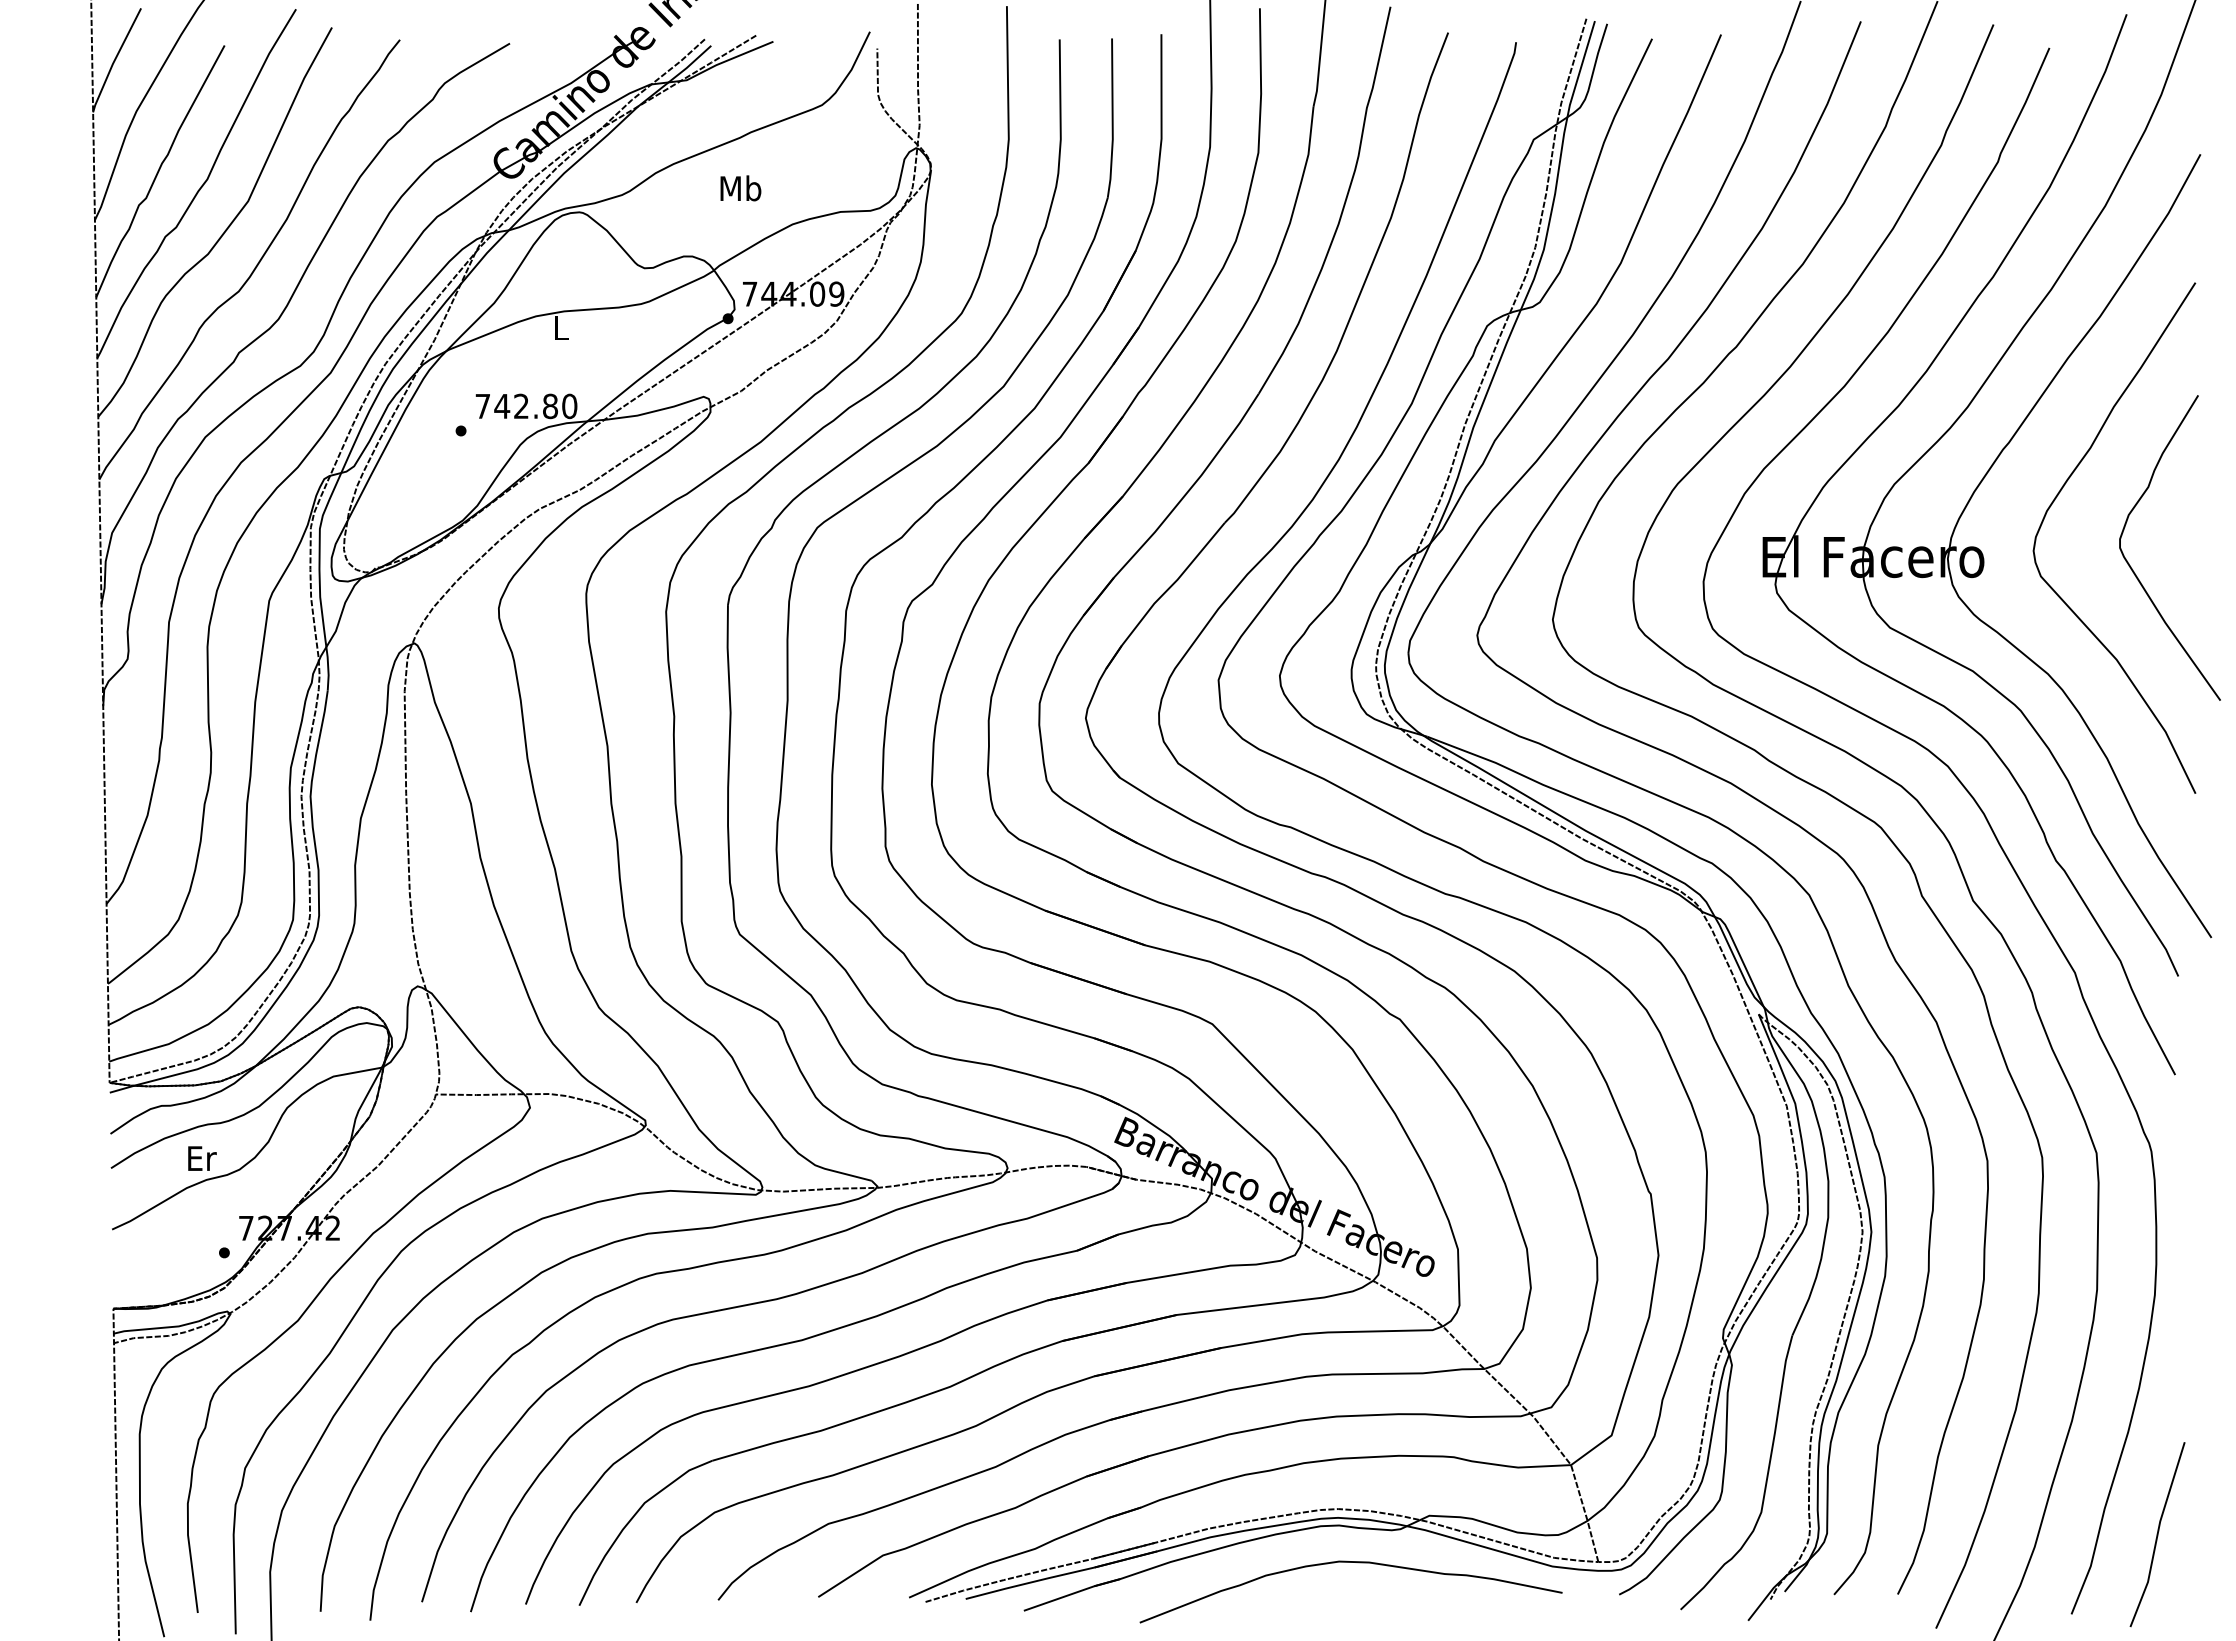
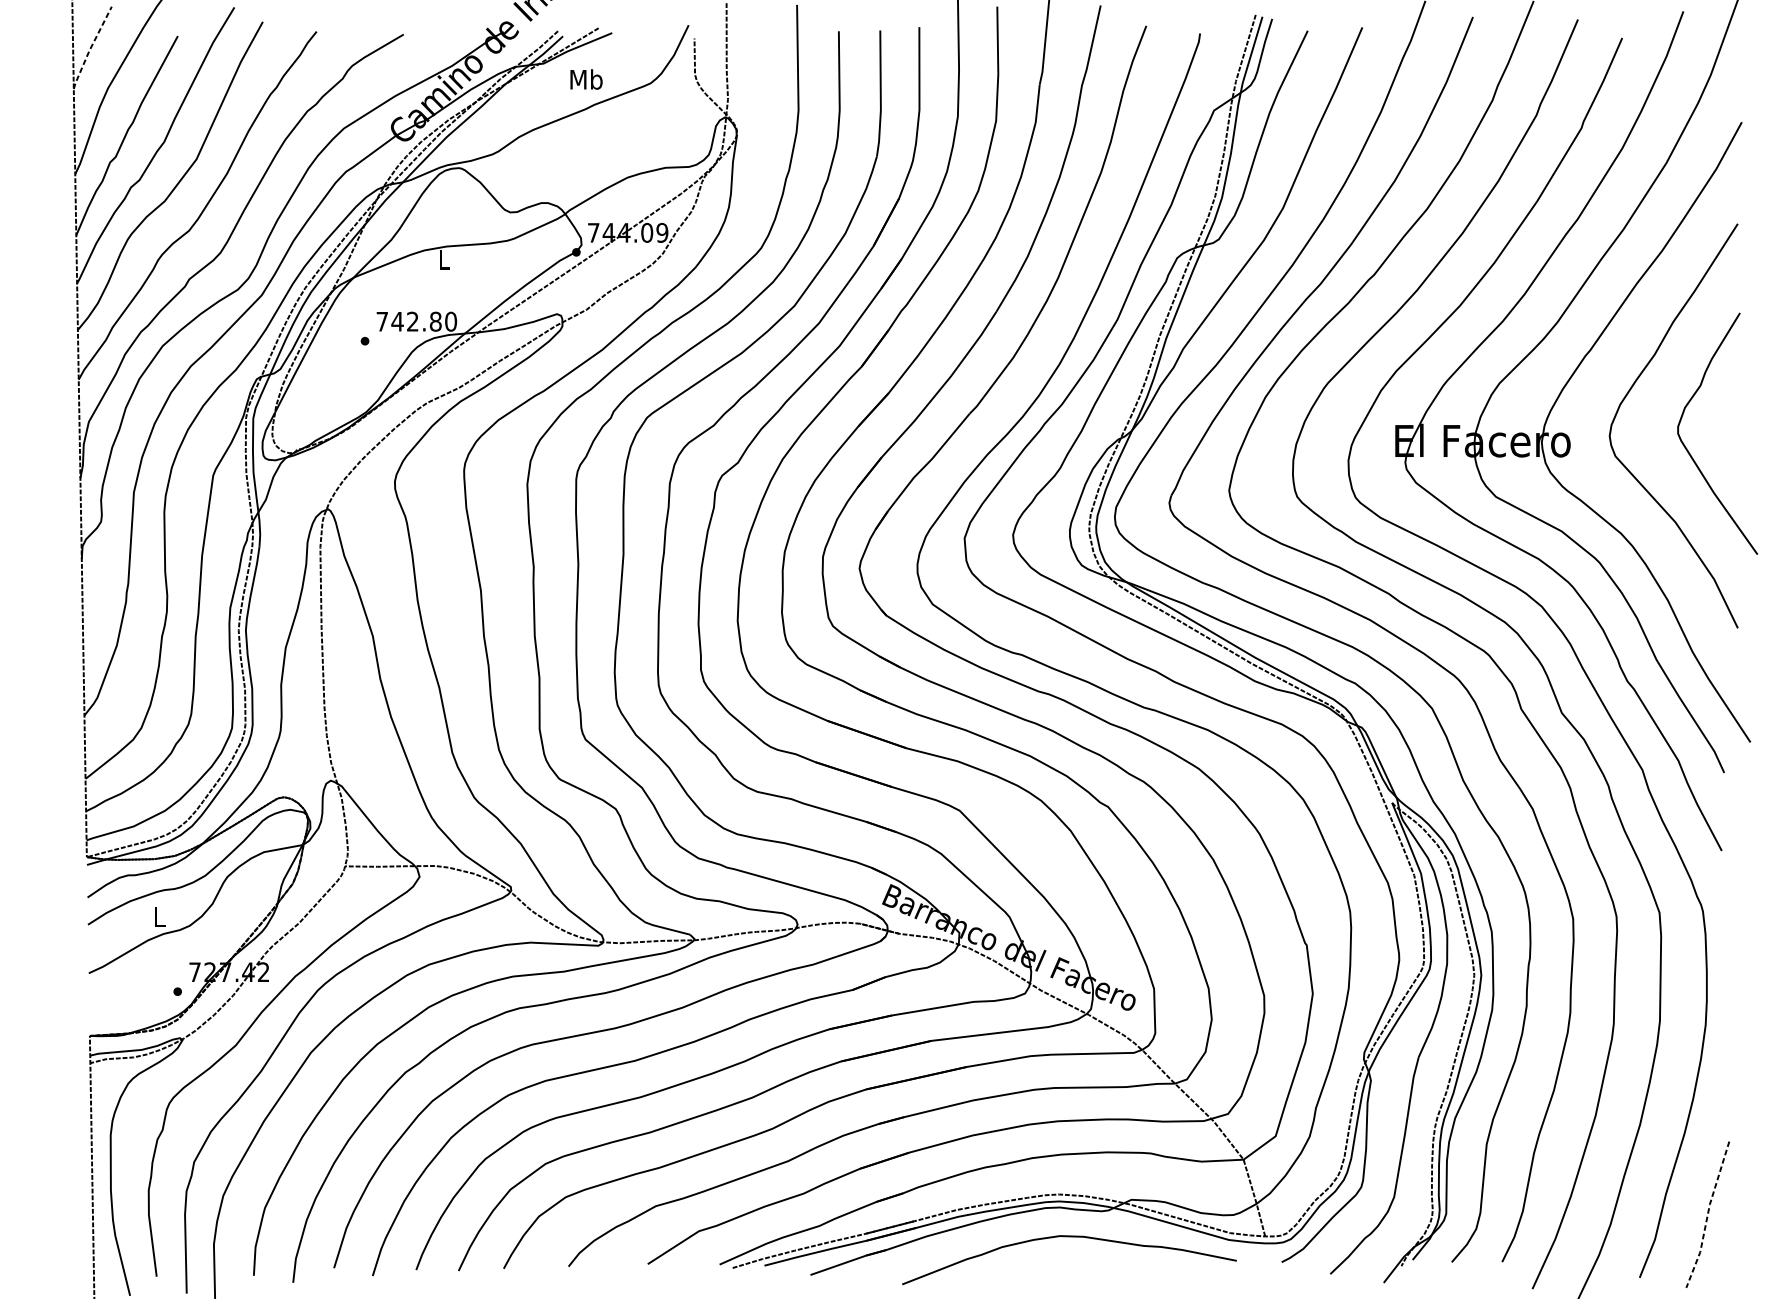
line: (114, 60) -> (90, 47), solid -> dashed
text: (740, 188) -> (586, 79), moved
text: (202, 1158) -> (160, 917), Er -> L
line: (2157, 1535) -> (1707, 1215), solid -> dashed

